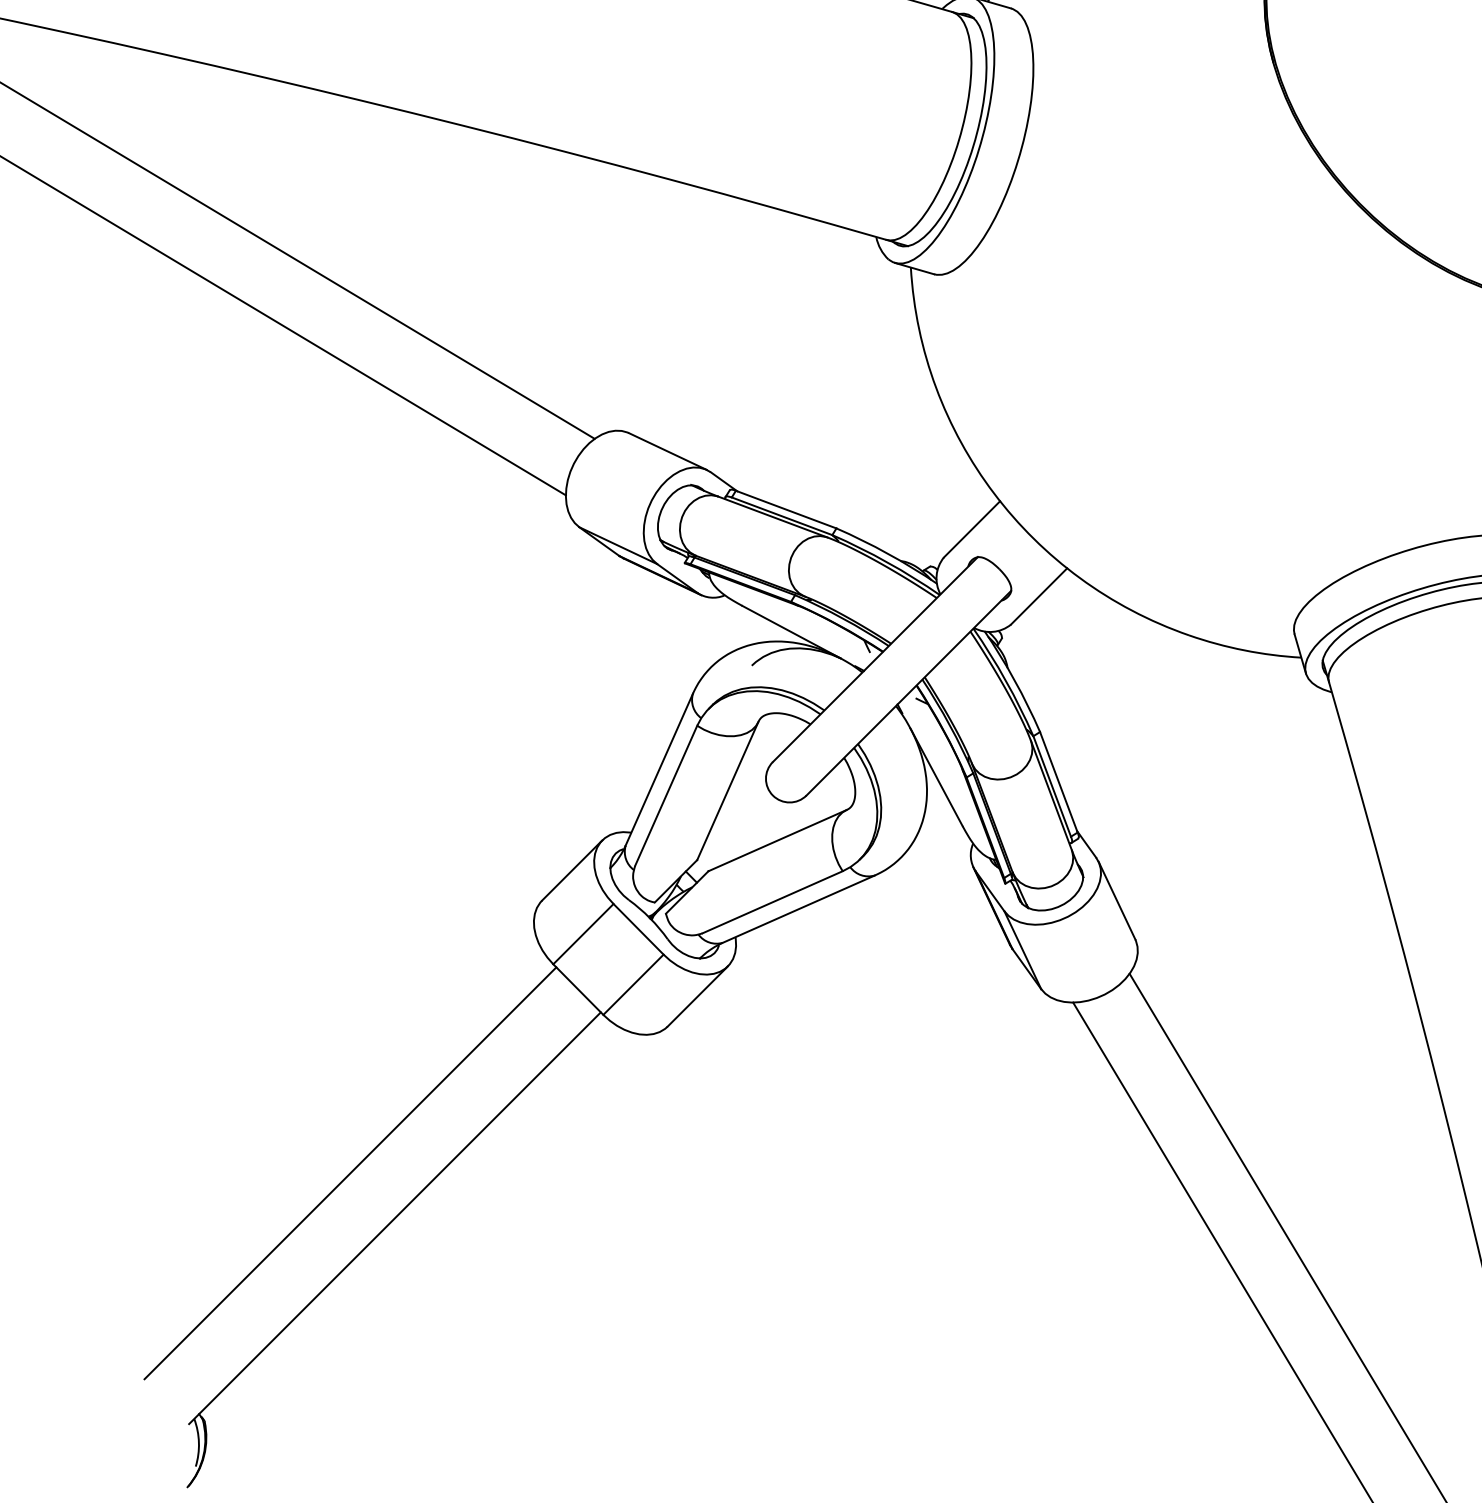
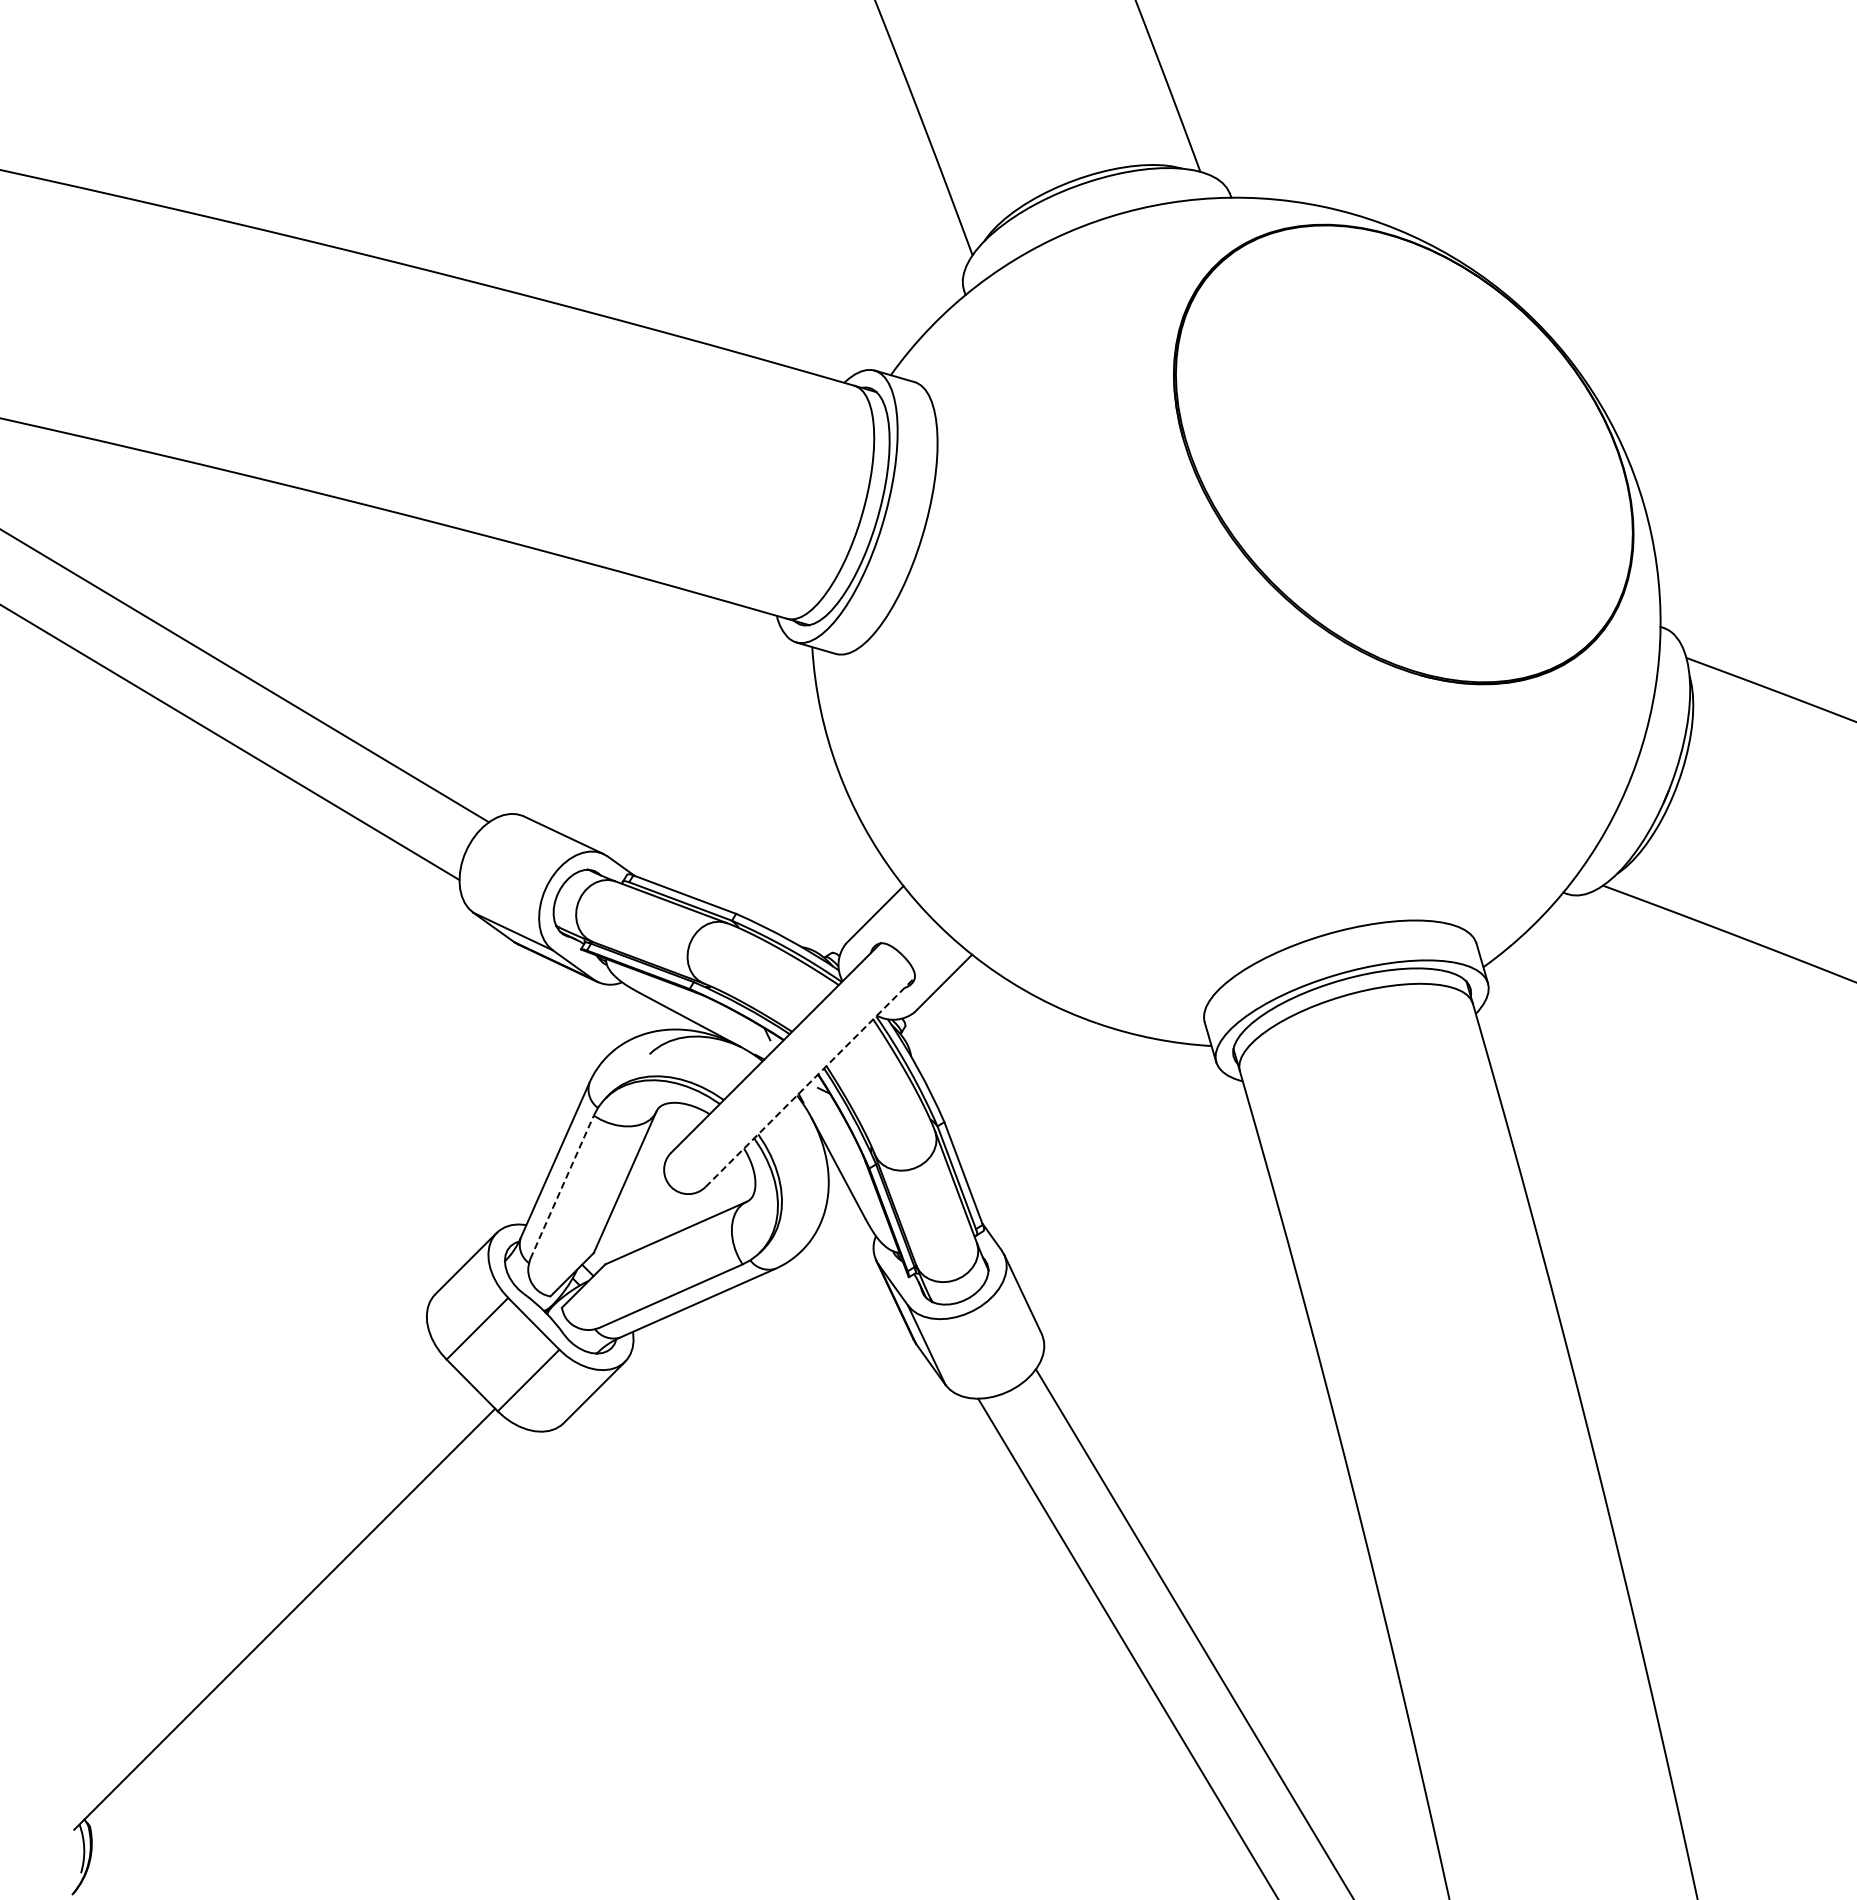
line: (909, 693) -> (810, 1082), solid -> dashed
line: (666, 795) -> (562, 1186), solid -> dashed
line: (349, 1172) -> (238, 1572), removed

